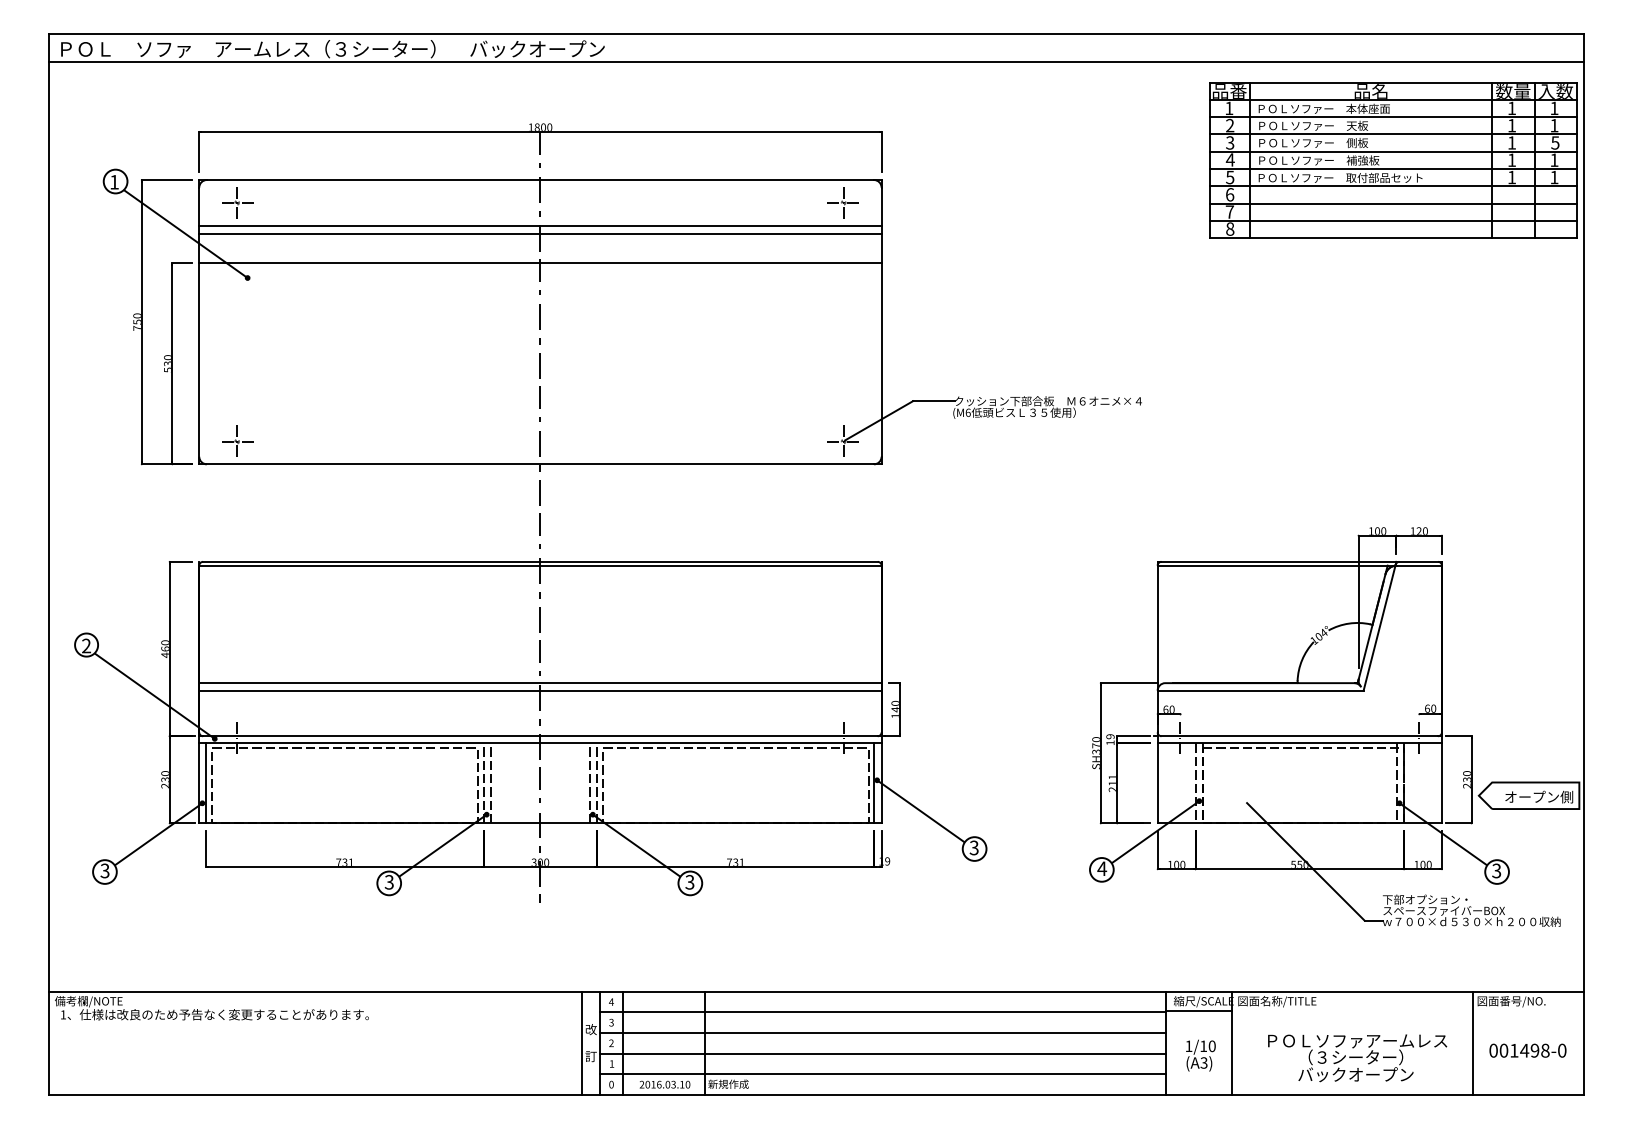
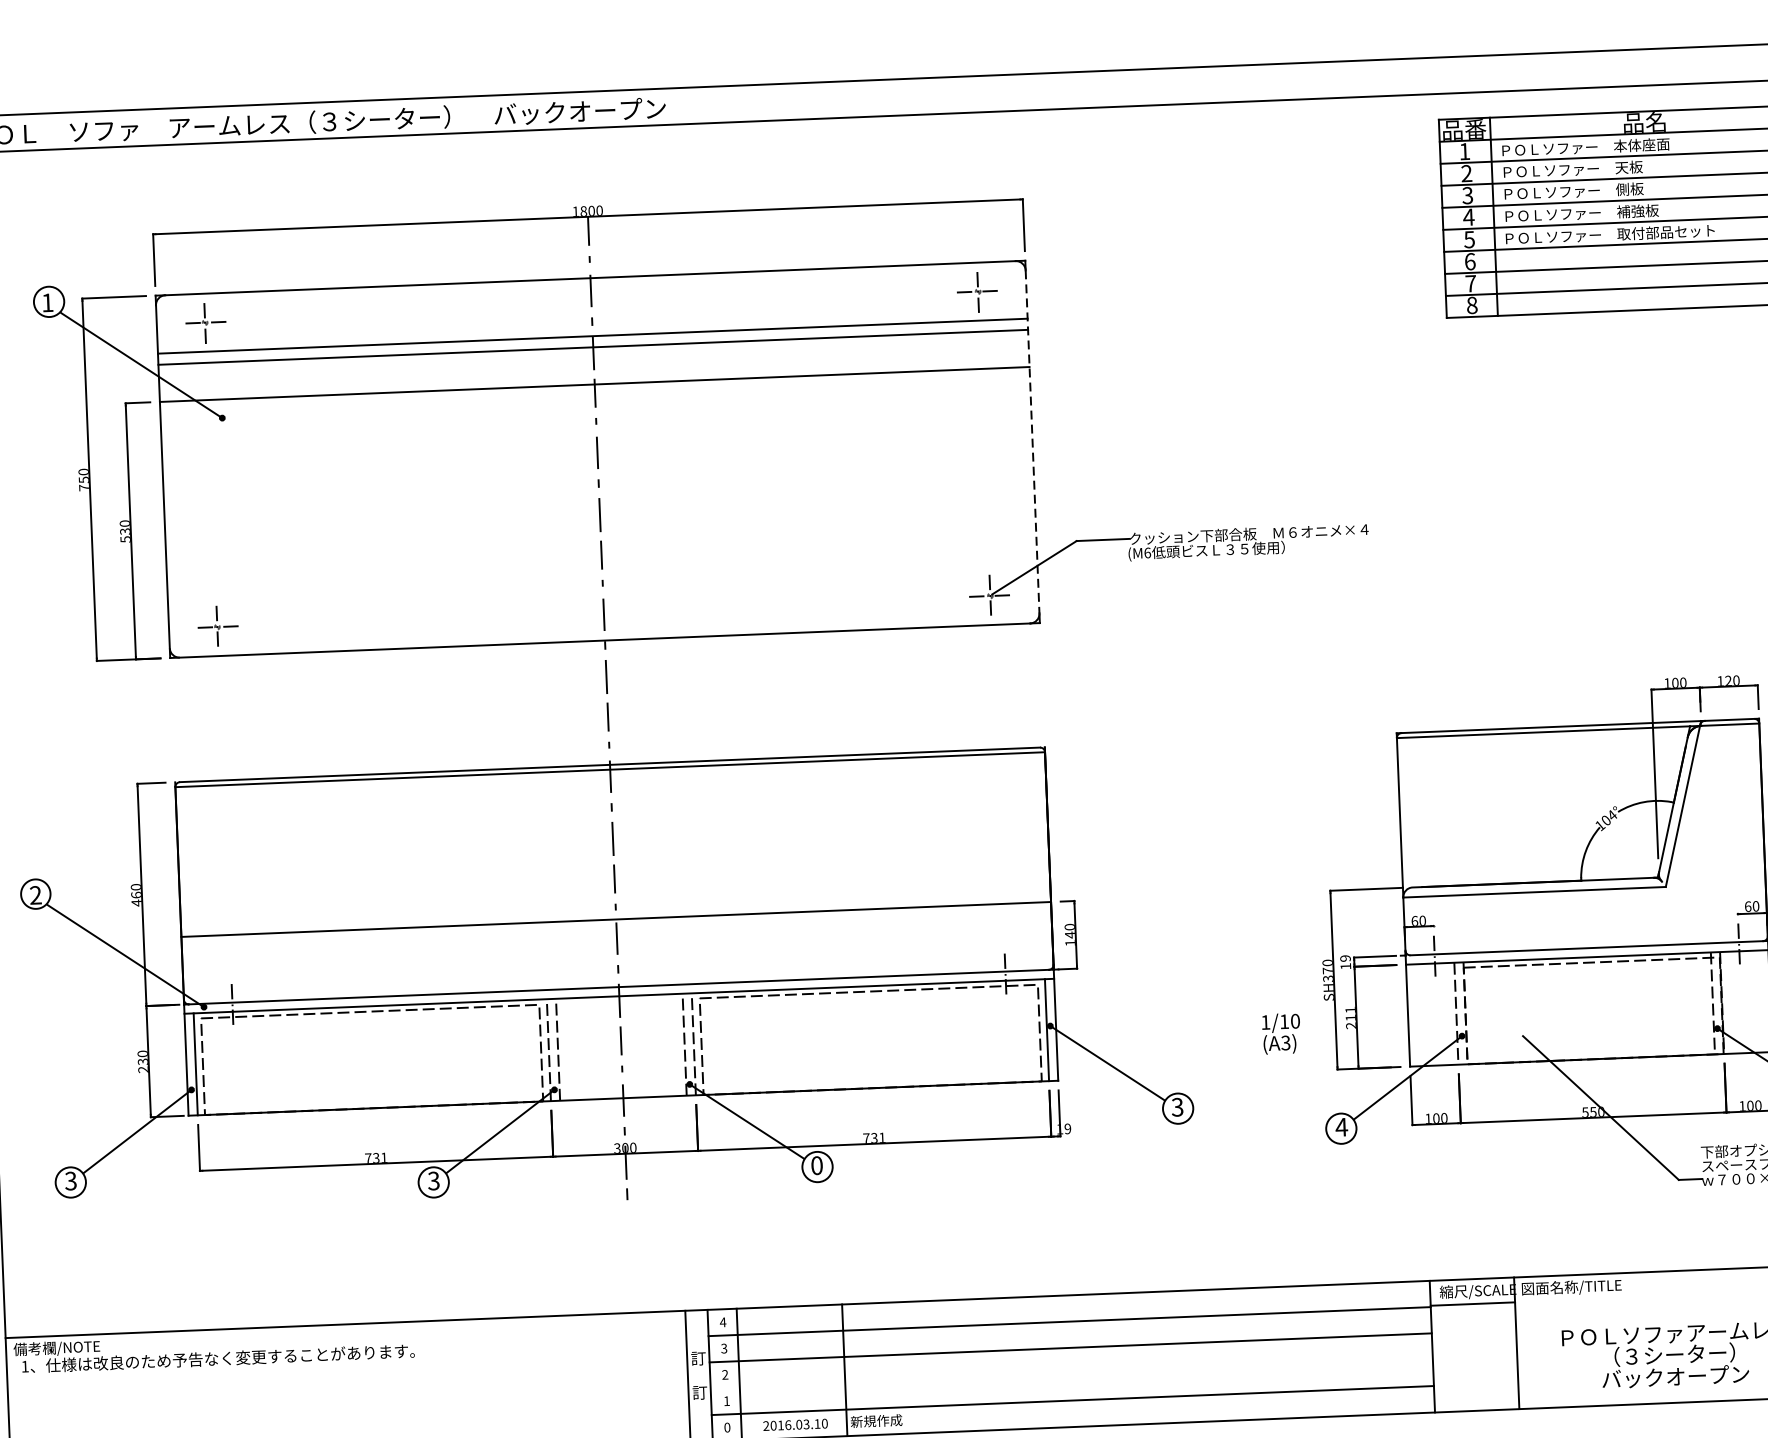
line: (881, 322) -> (1032, 442), solid -> dashed
line: (540, 690) -> (616, 928), removed
text: (689, 882) -> (816, 1165), 3 -> 0
text: (590, 1029) -> (697, 1358), 改 -> 訂
line: (882, 1053) -> (1071, 1373), removed
text: (1200, 1055) -> (1280, 1033), moved

